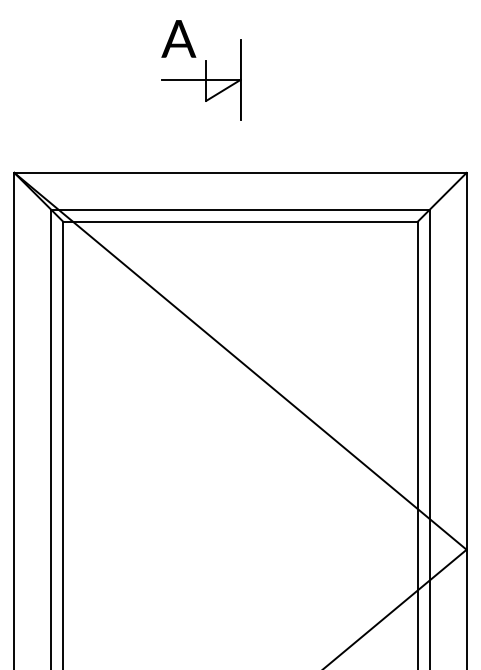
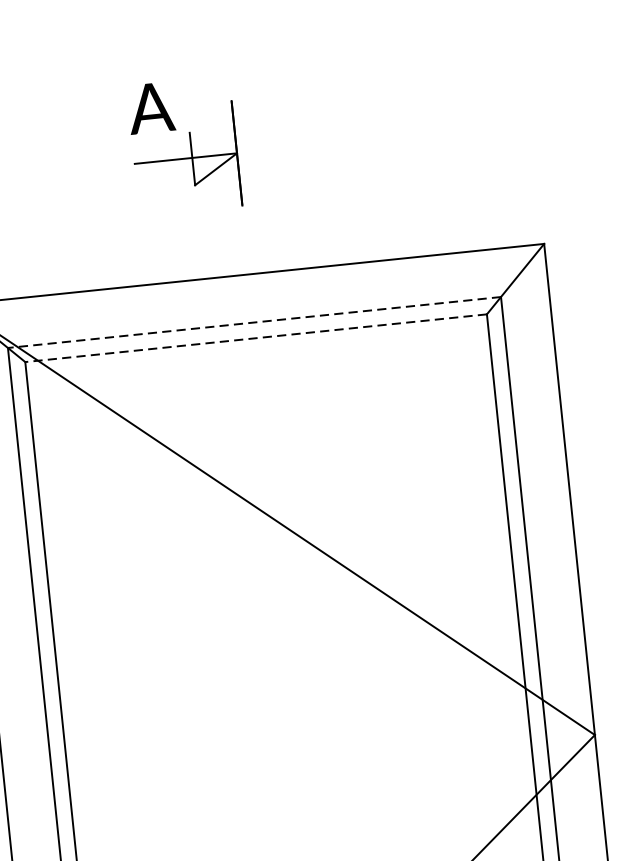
line: (240, 209) -> (254, 322), solid -> dashed
line: (240, 221) -> (256, 337), solid -> dashed

